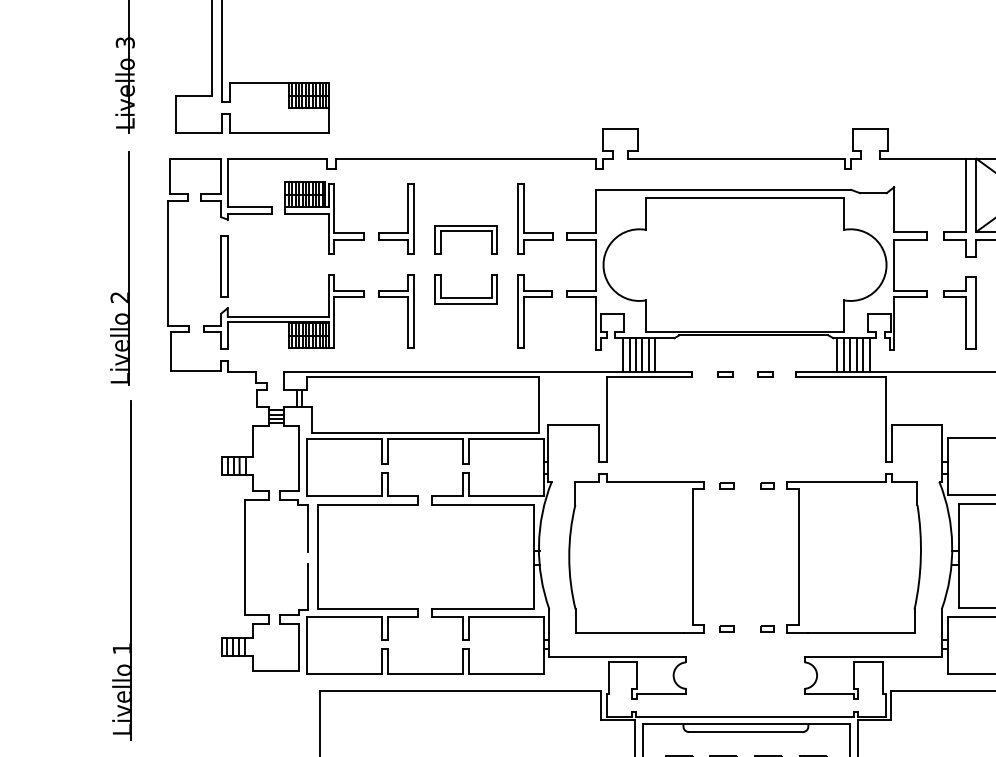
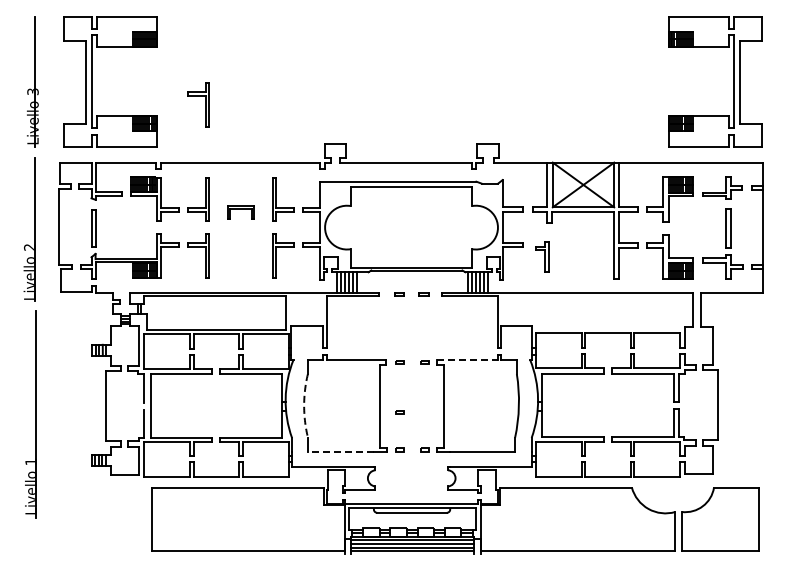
part: (407, 63) -> (205, 104), added
part: (465, 240) -> (240, 212), size x0.7
part: (465, 289) -> (240, 242), removed
part: (959, 312) -> (542, 256), size x0.7
line: (836, 481) -> (467, 359), solid -> dashed
arc: (569, 557) -> (304, 406), solid -> dashed
part: (725, 567) -> (399, 412), added
line: (628, 633) -> (340, 452), solid -> dashed

